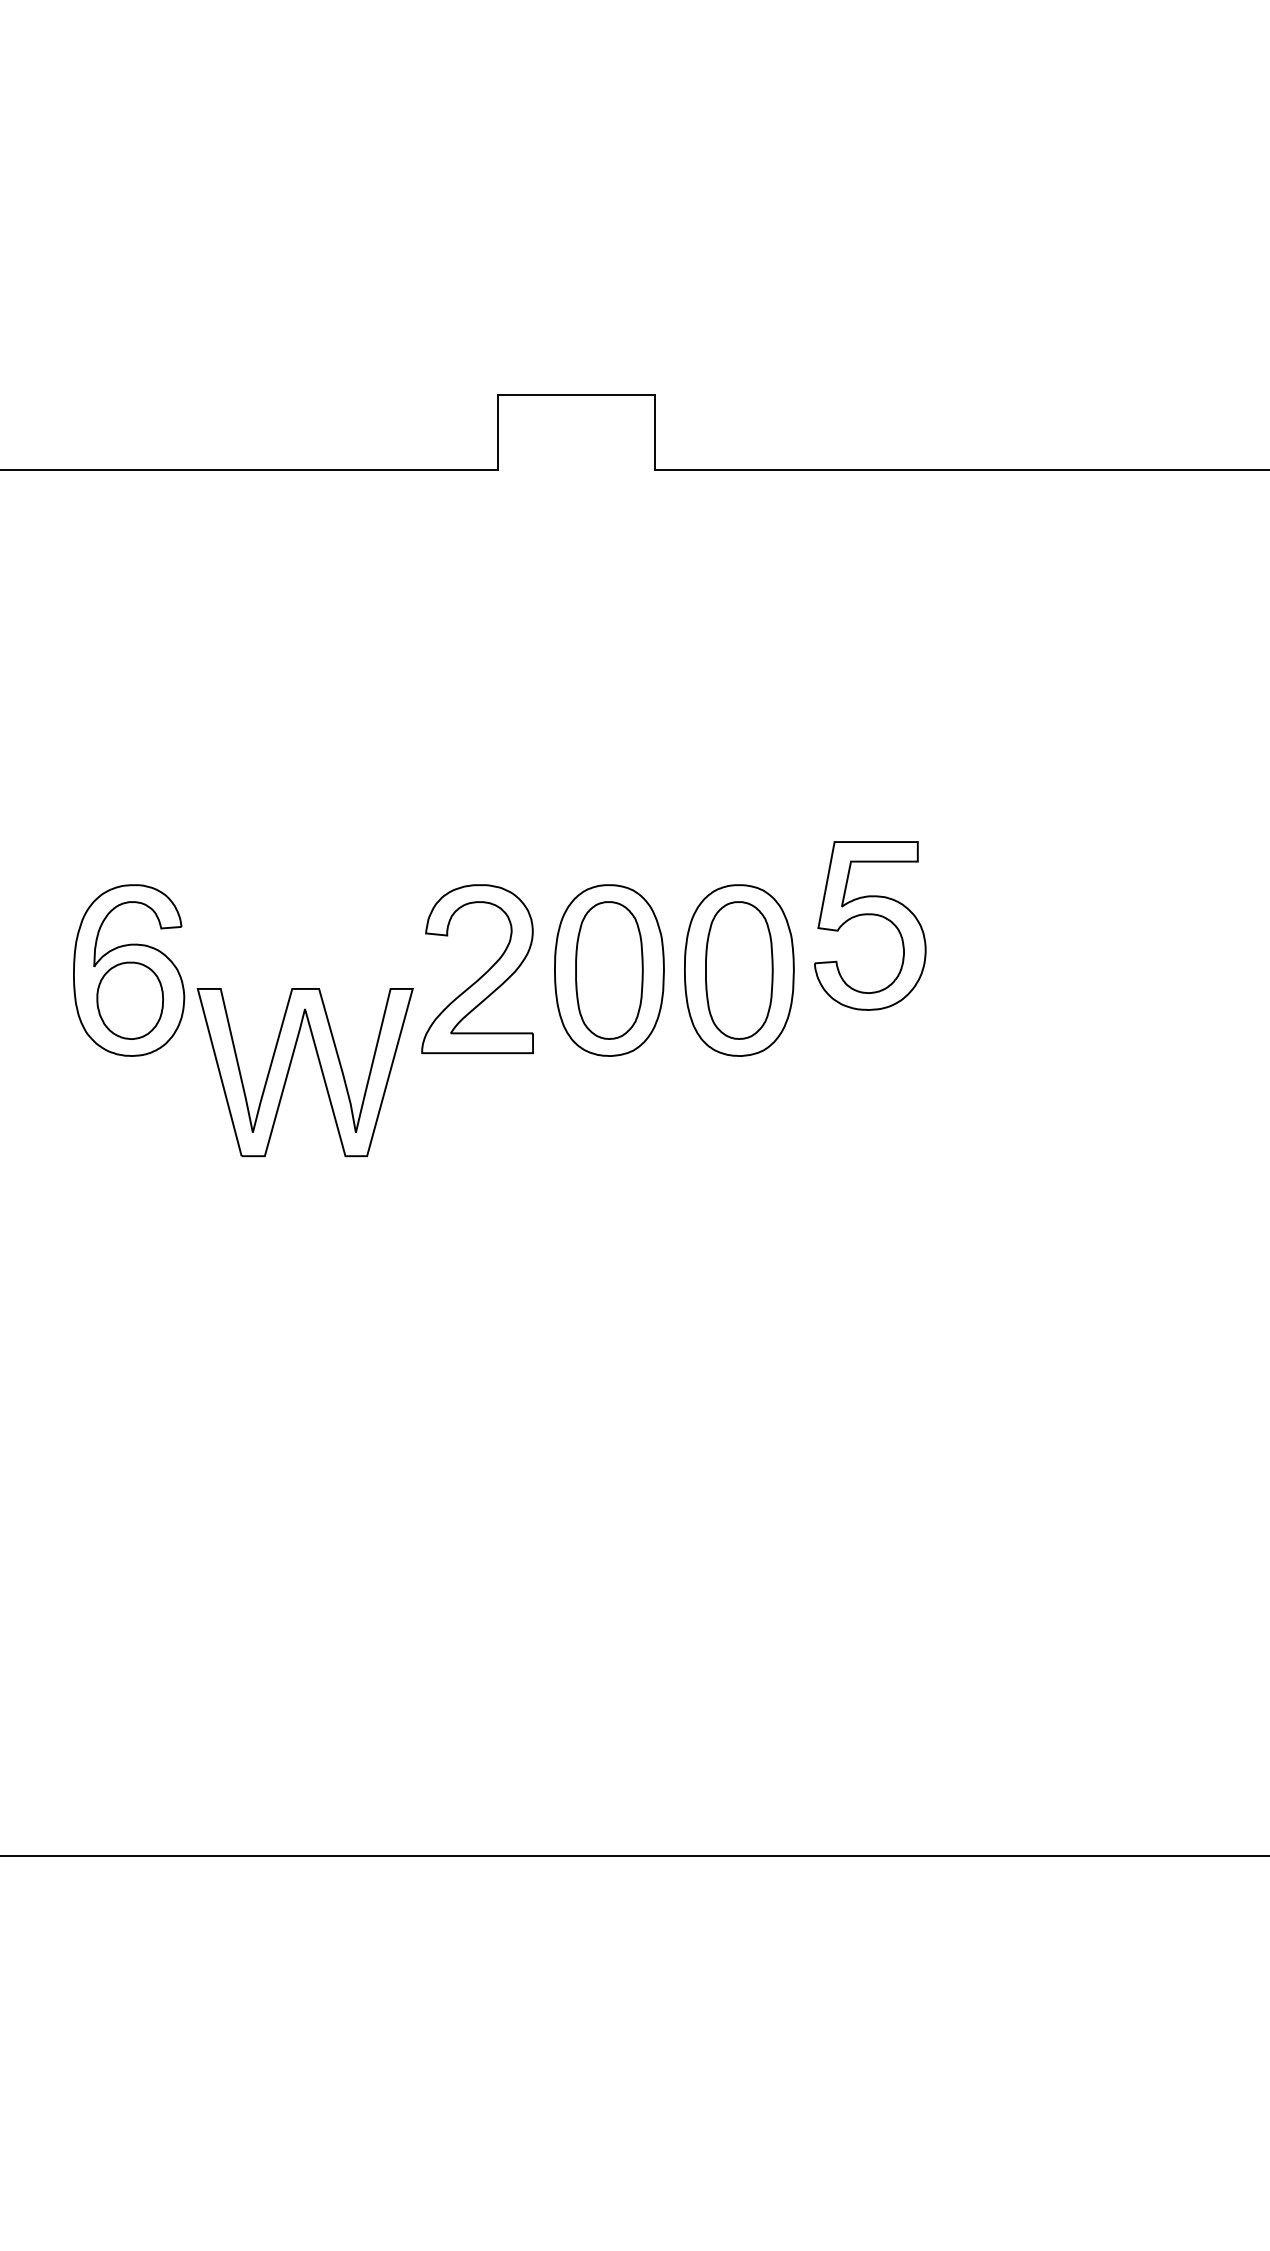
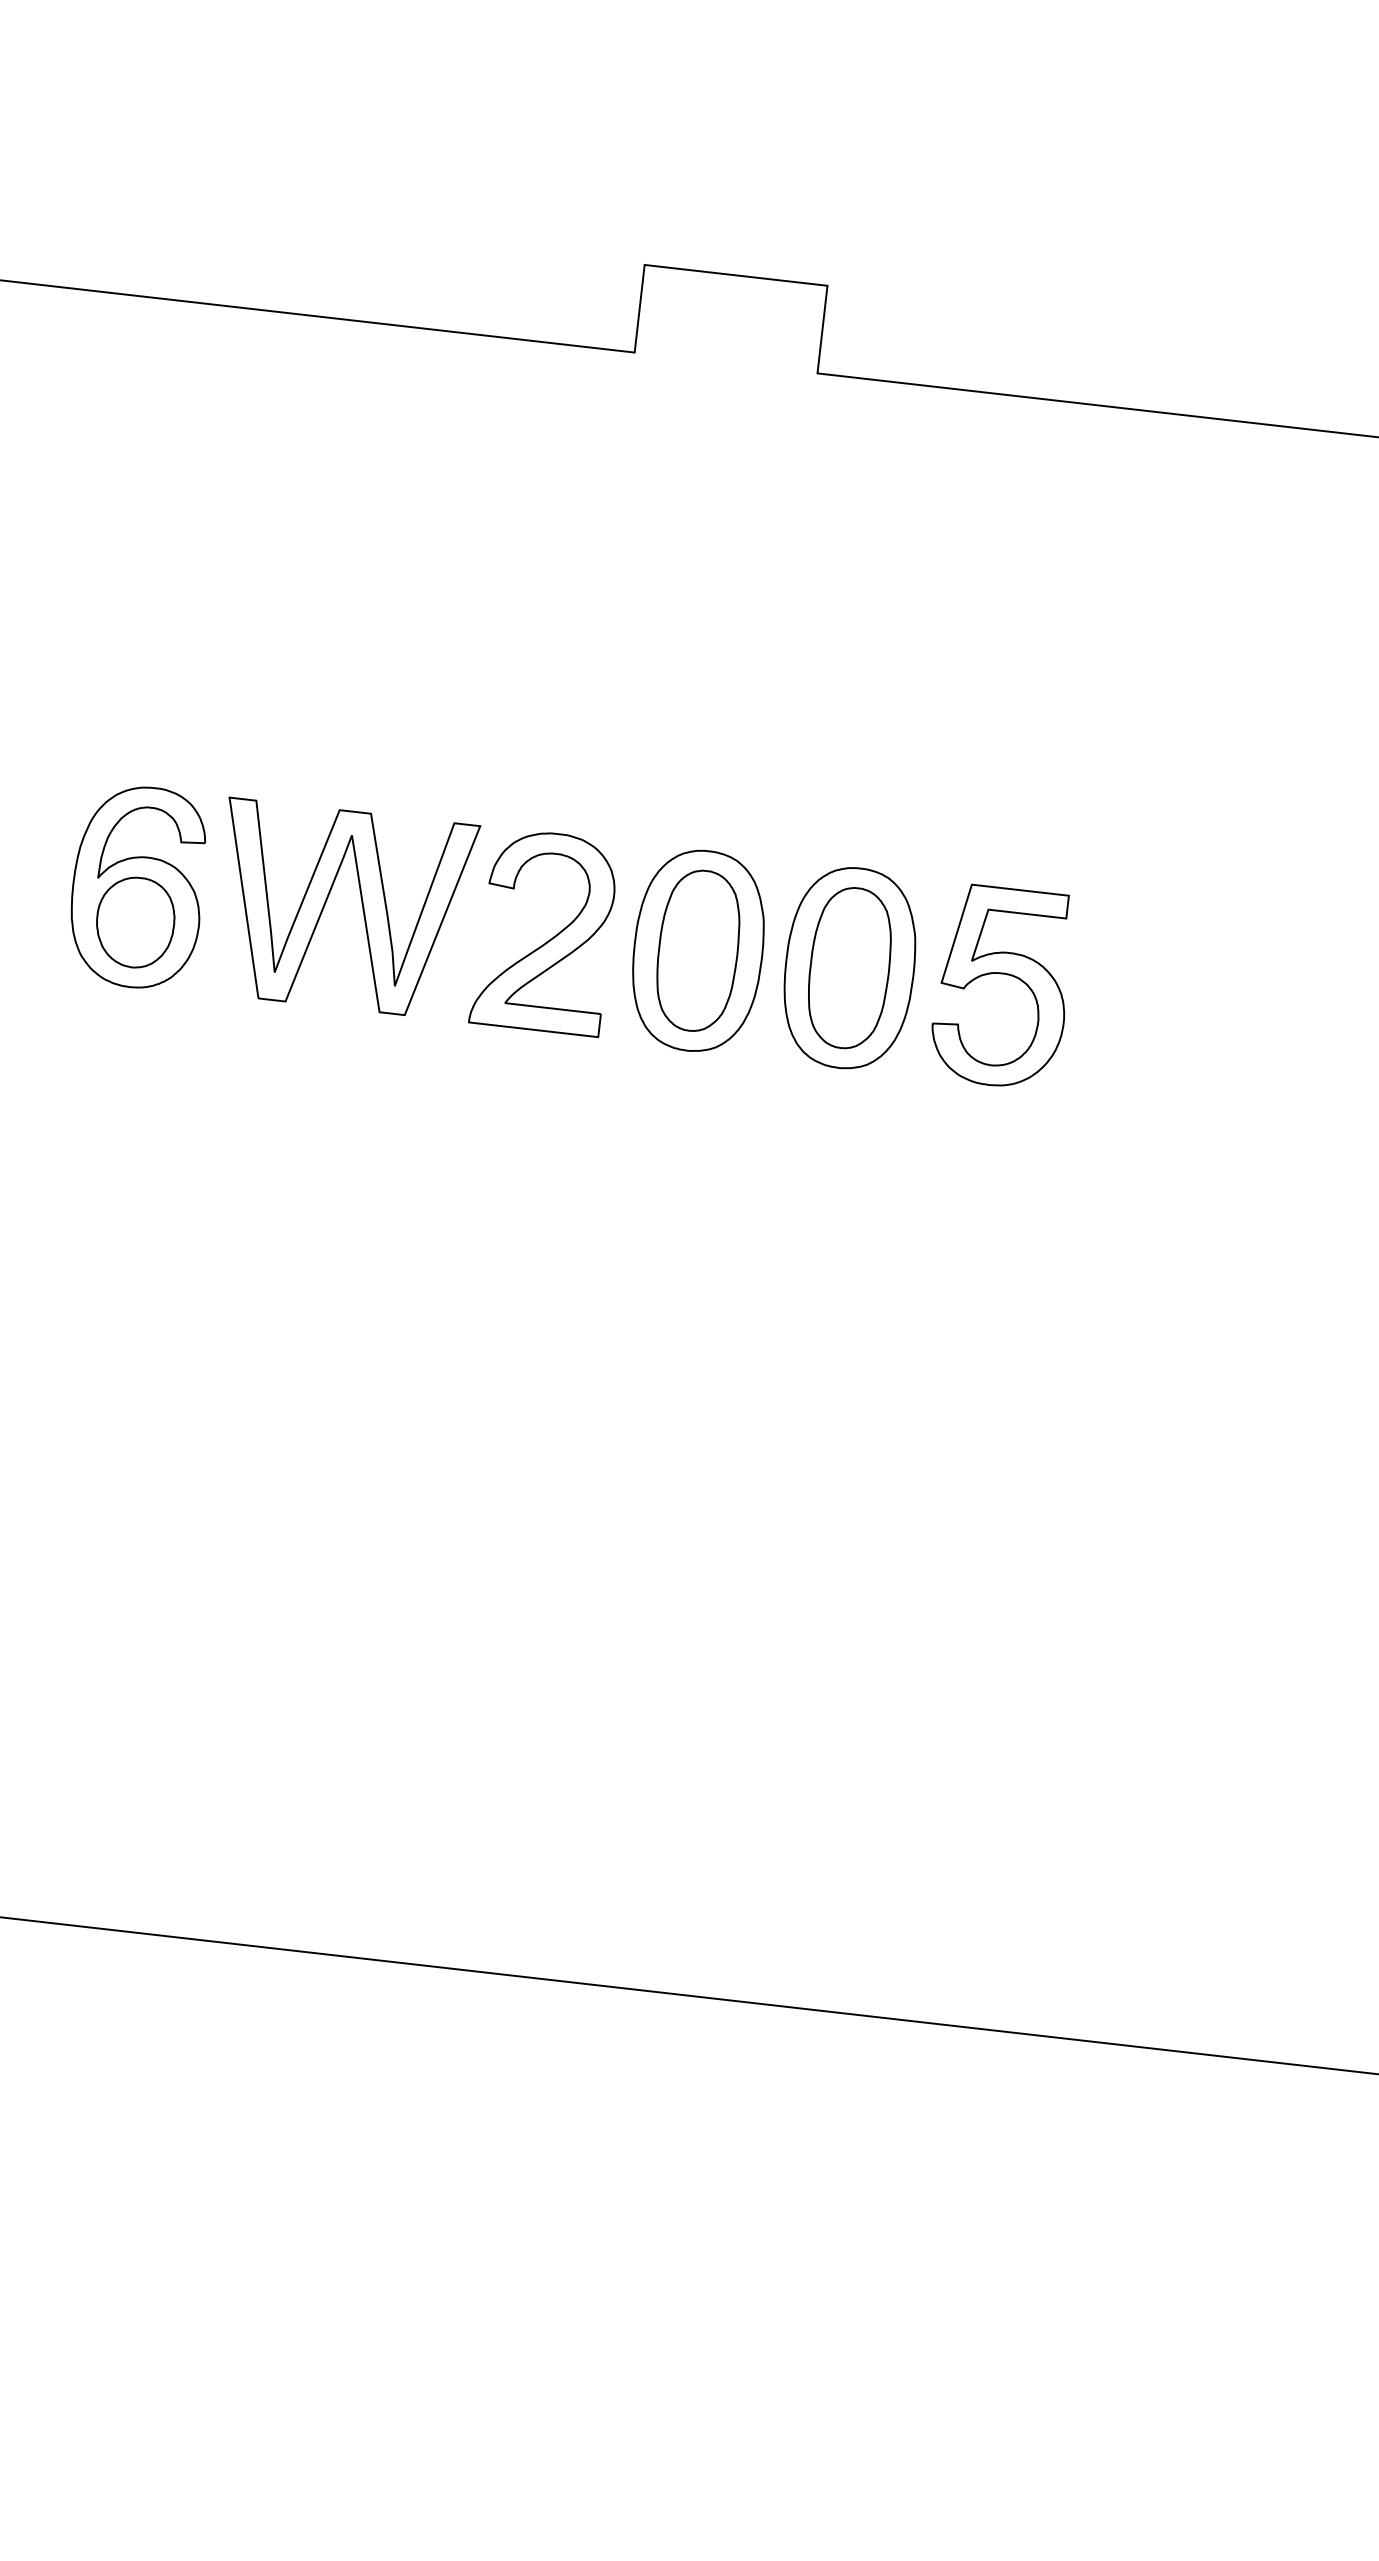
part: (870, 915) -> (1003, 975), moved
part: (290, 1067) -> (327, 901), moved

